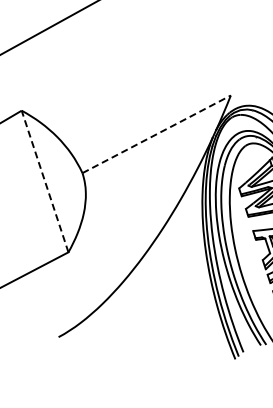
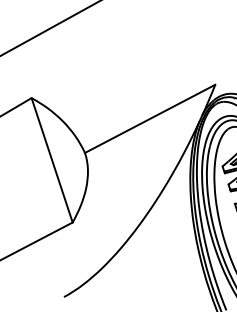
line: (156, 134) -> (150, 119), dashed -> solid
line: (45, 181) -> (52, 160), dashed -> solid

